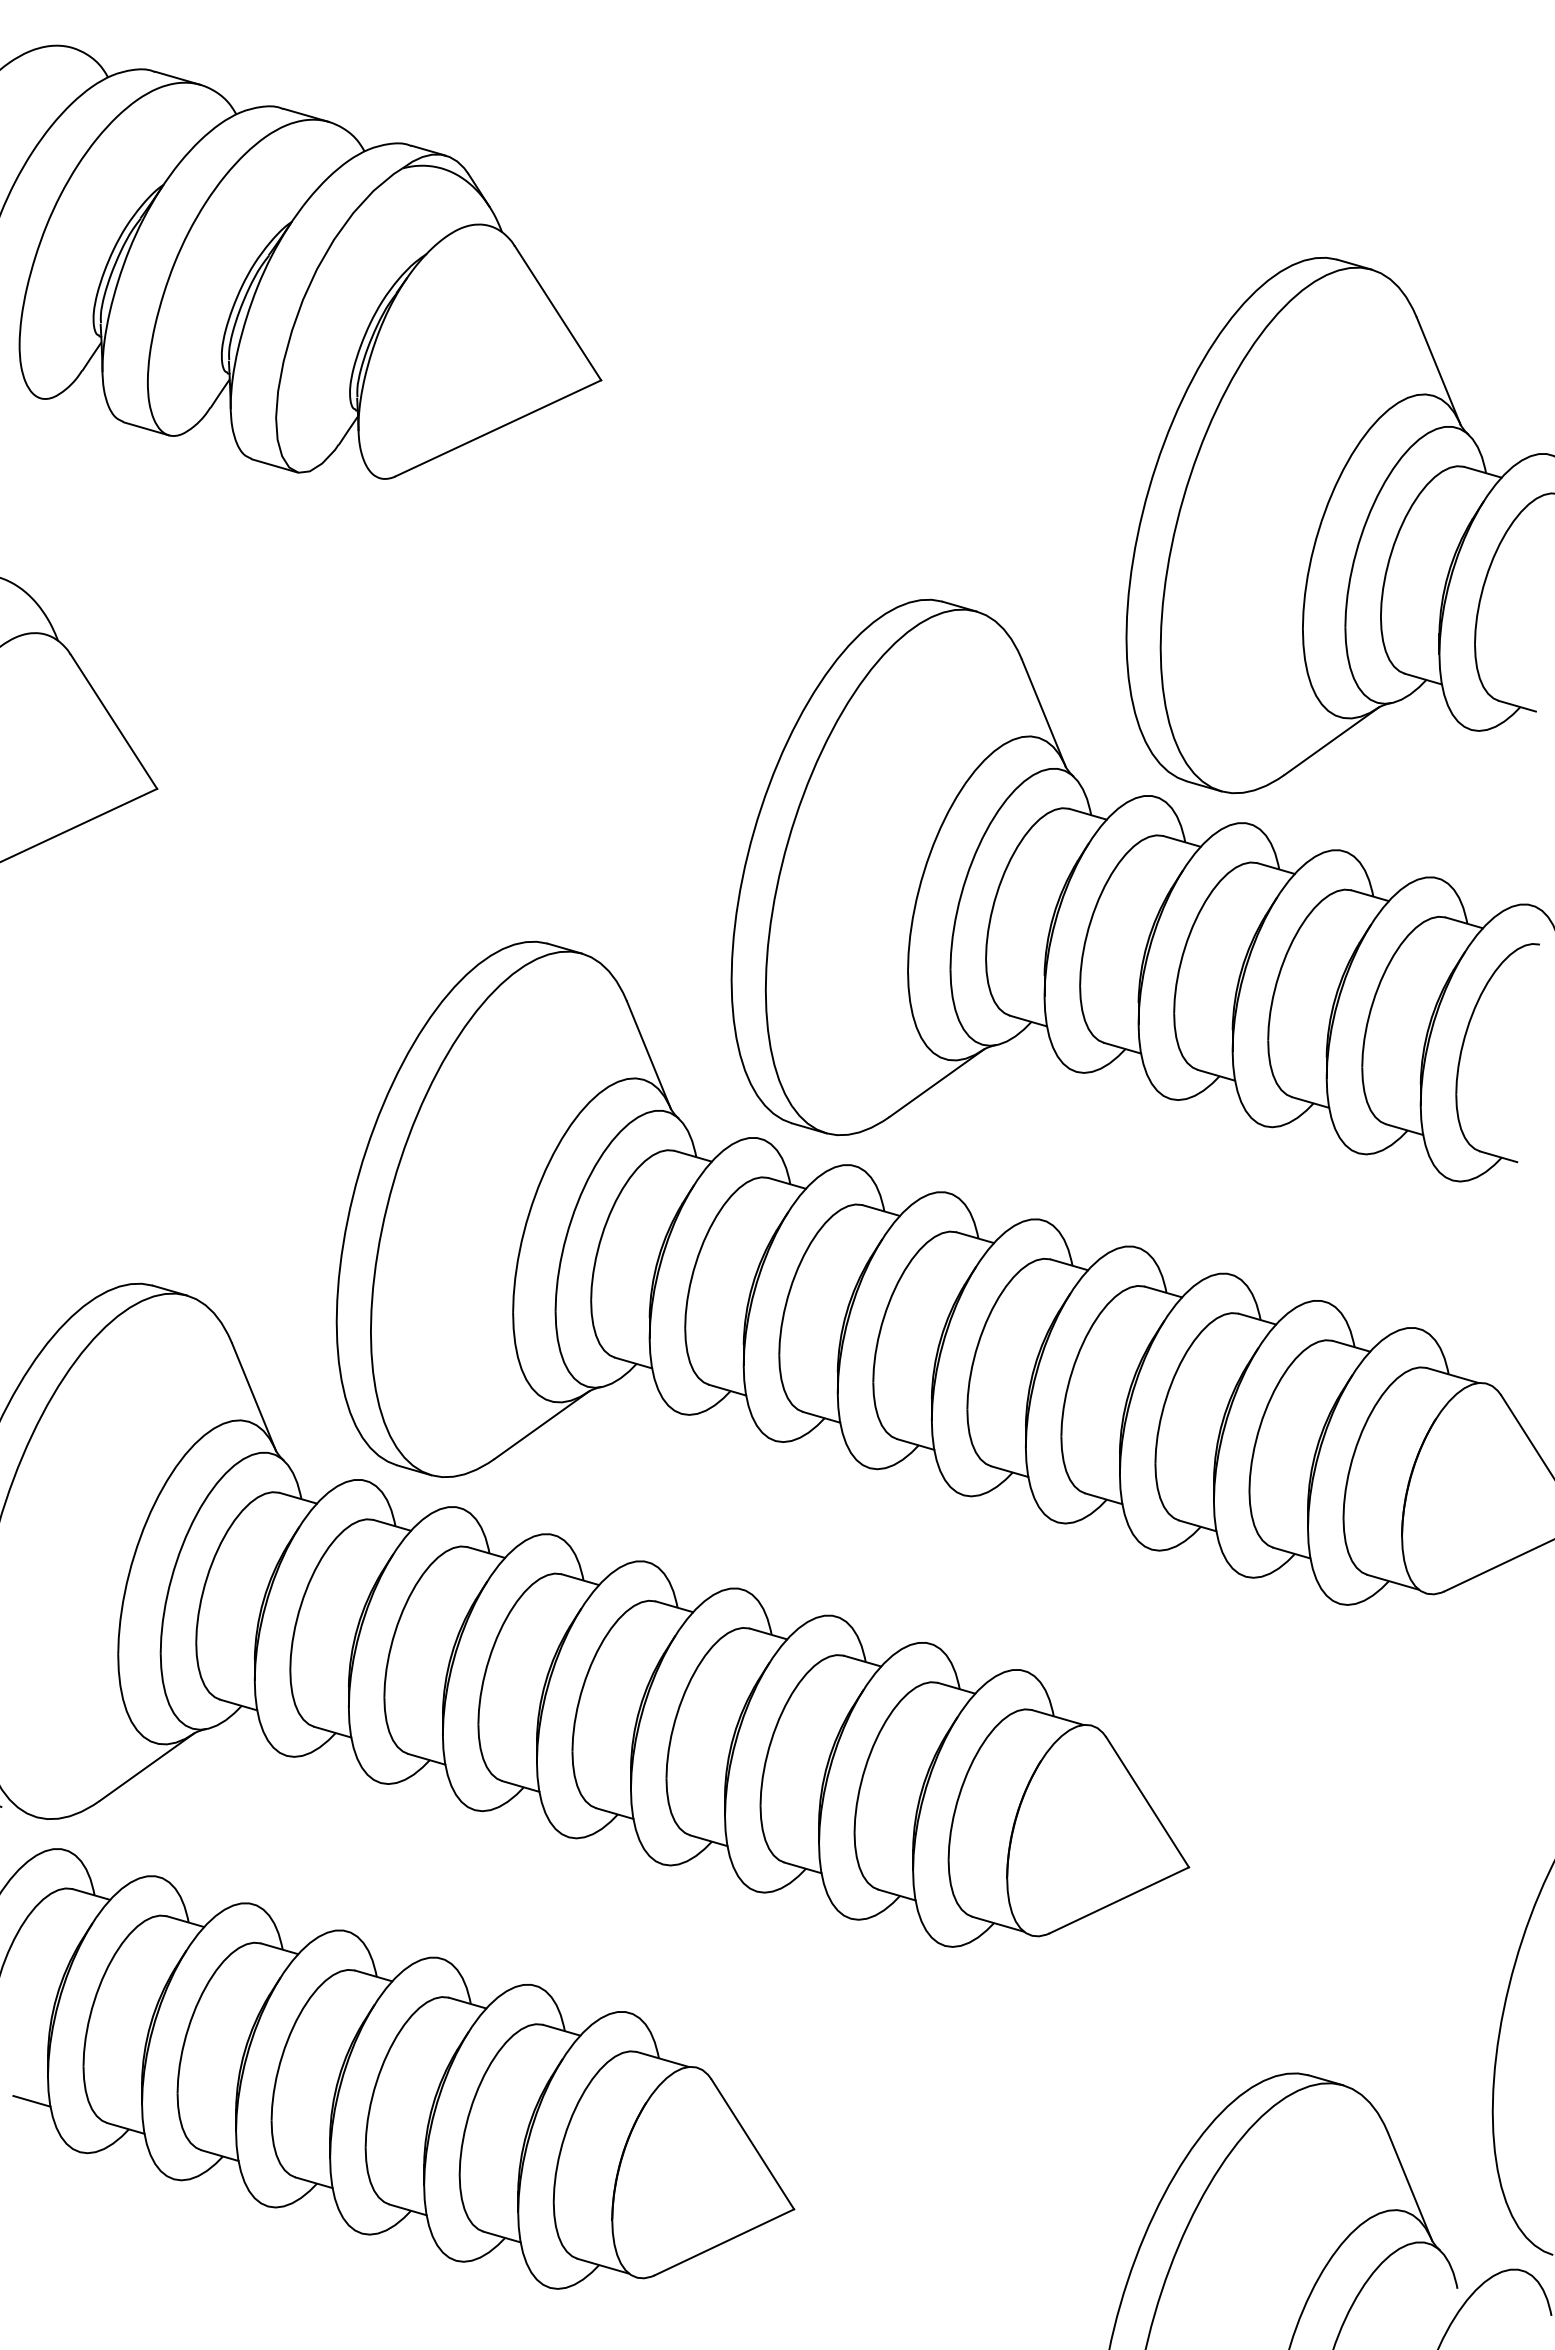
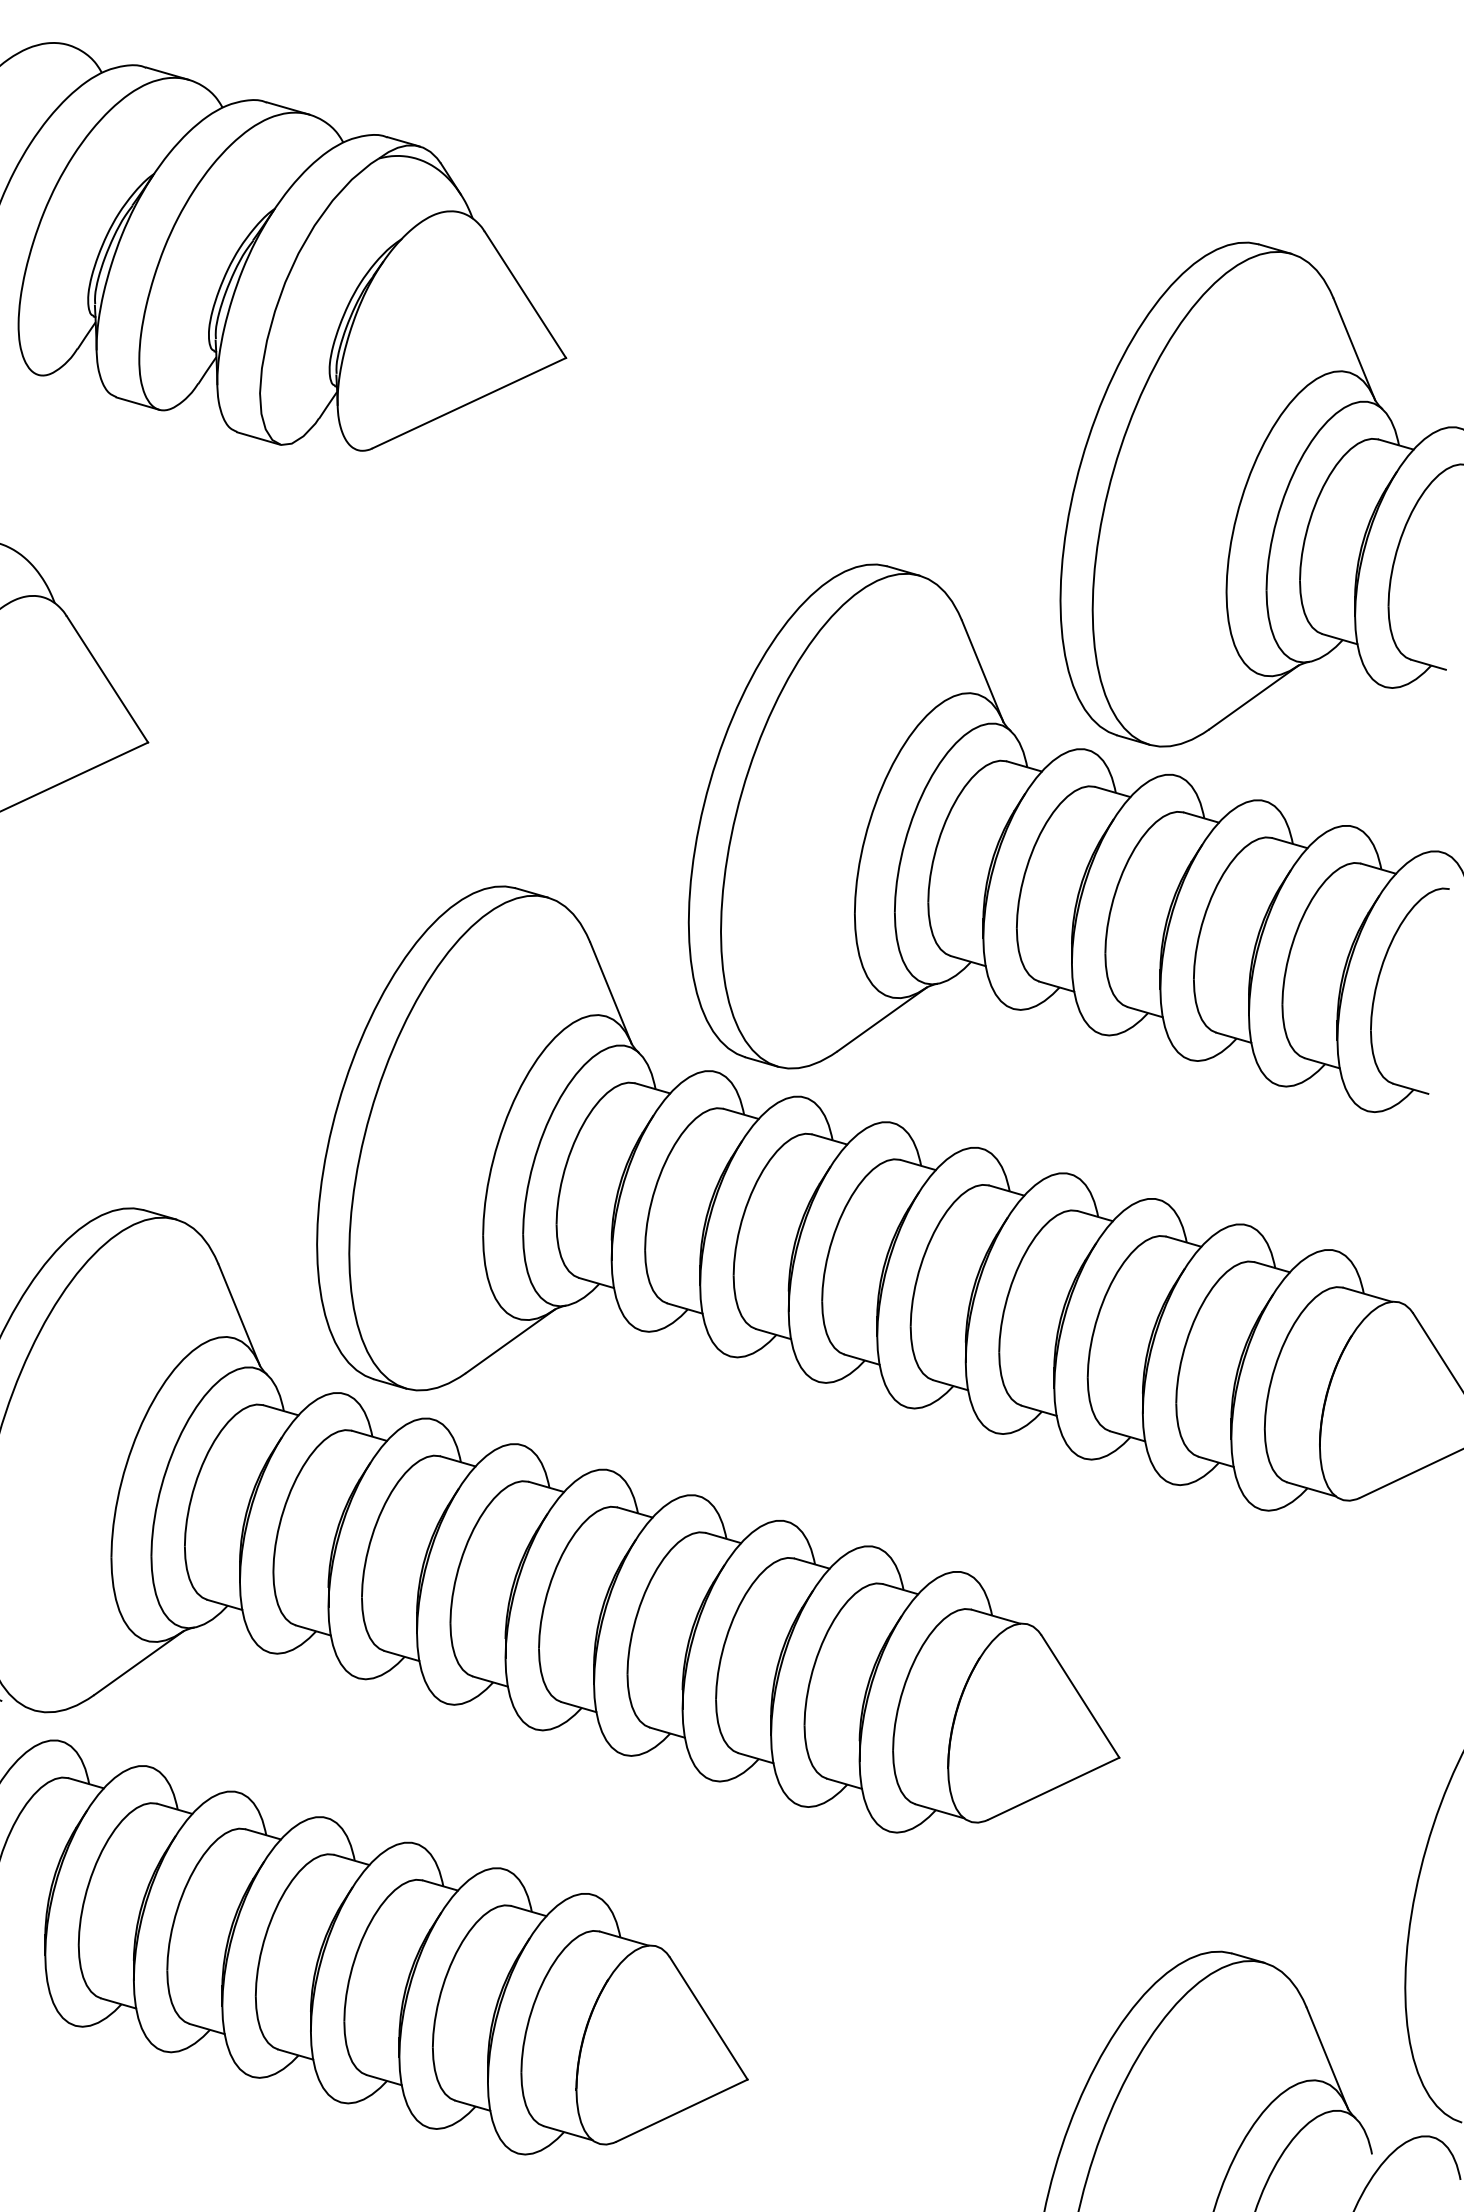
line: (31, 2100) -> (29, 1977), removed

